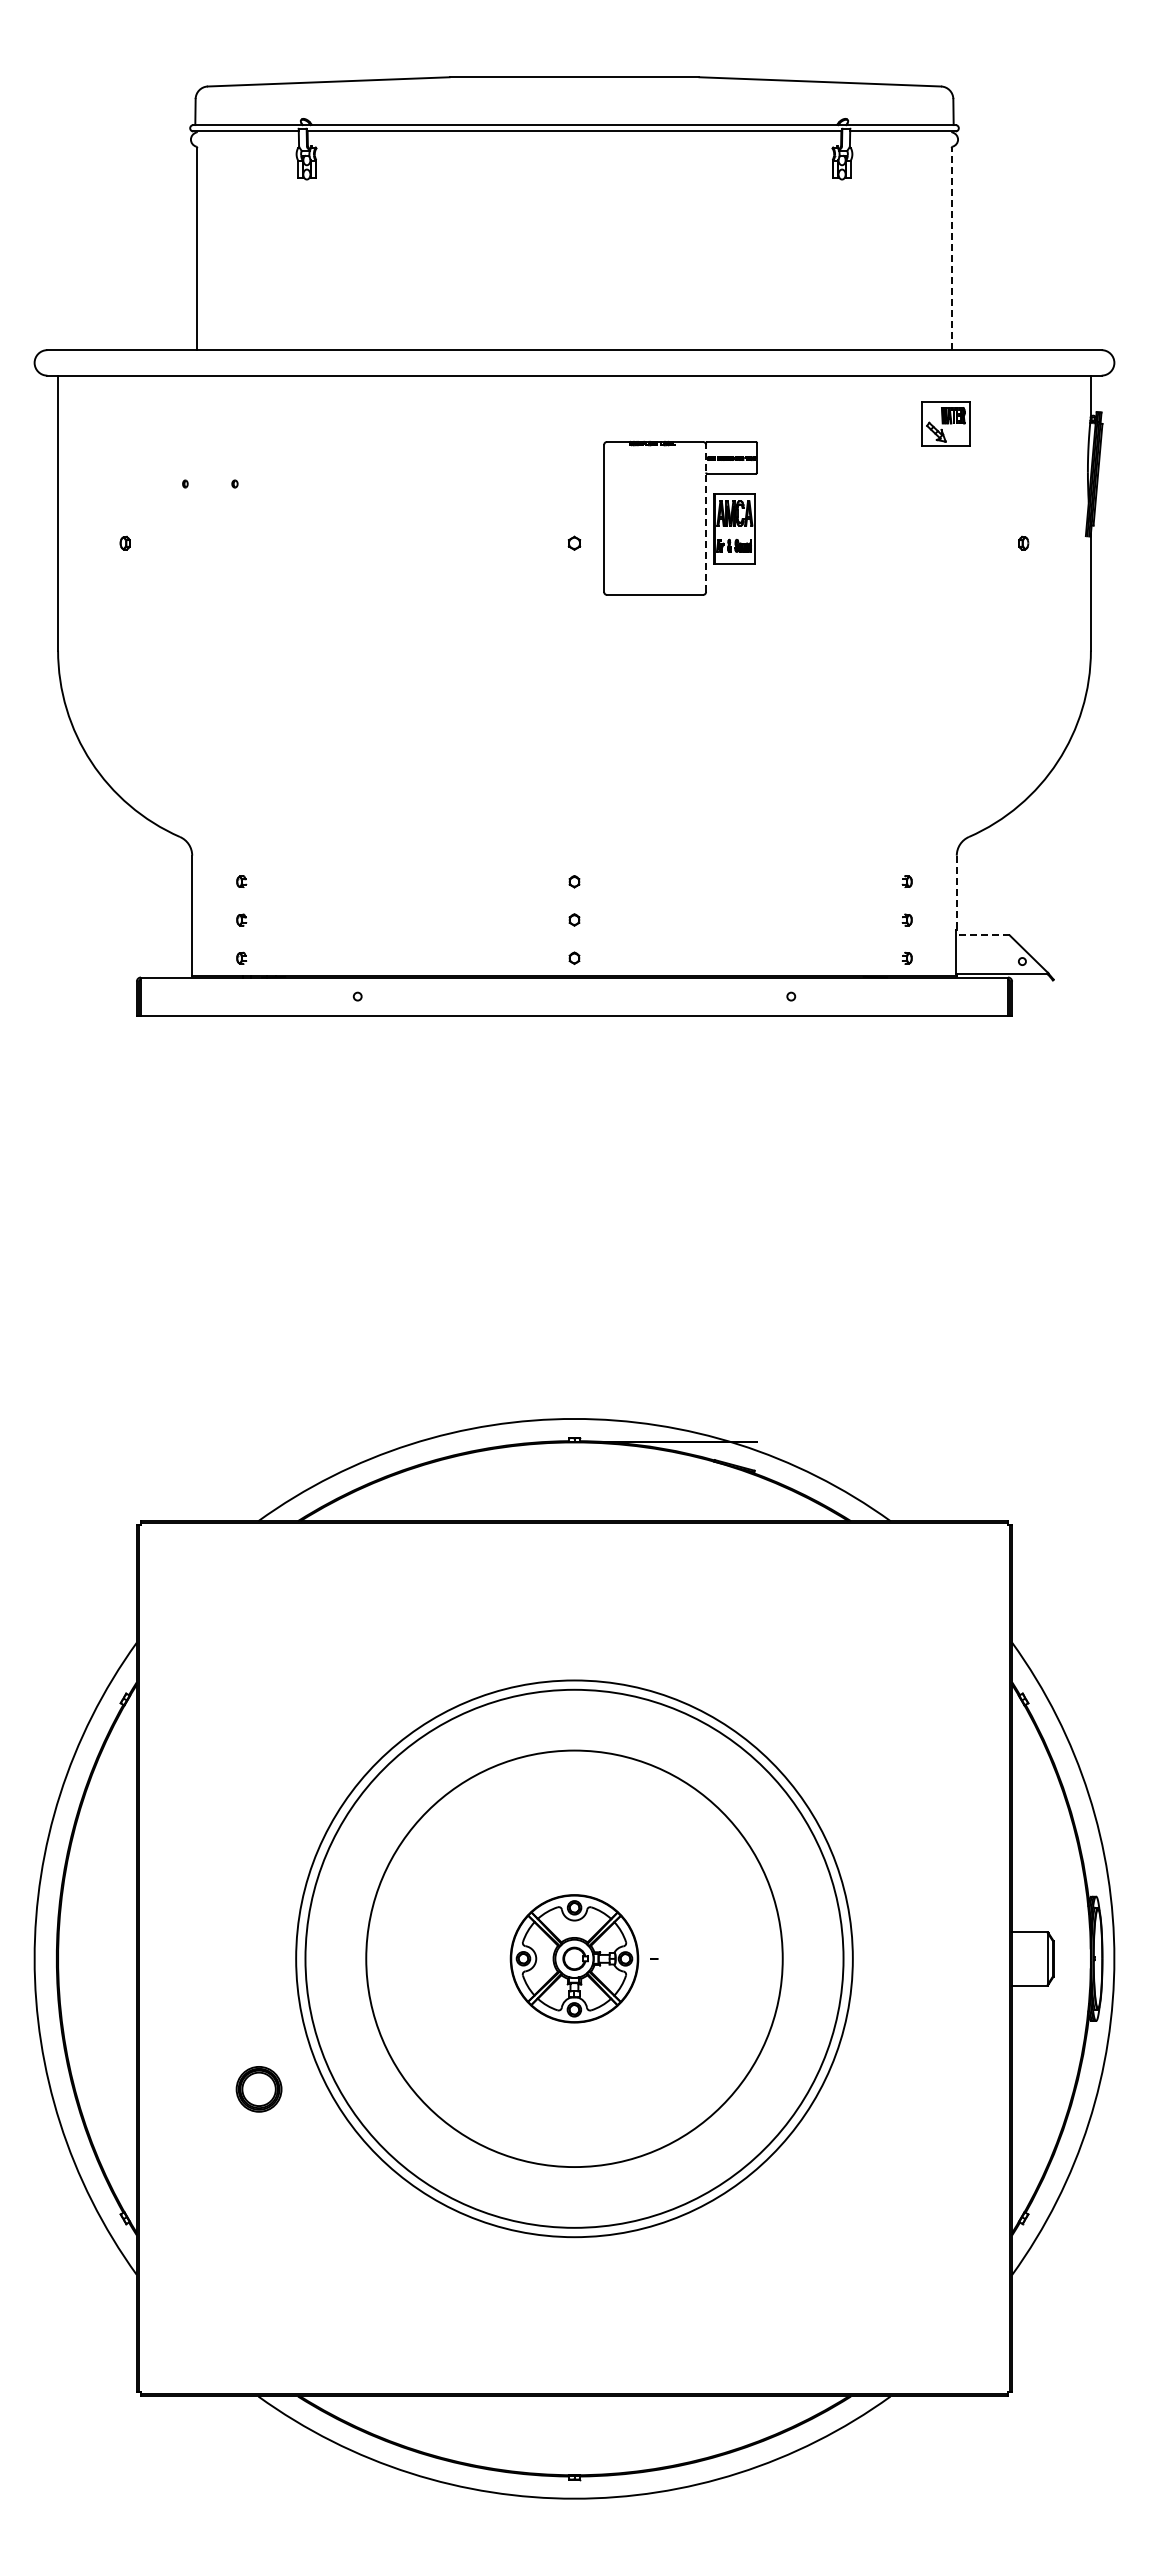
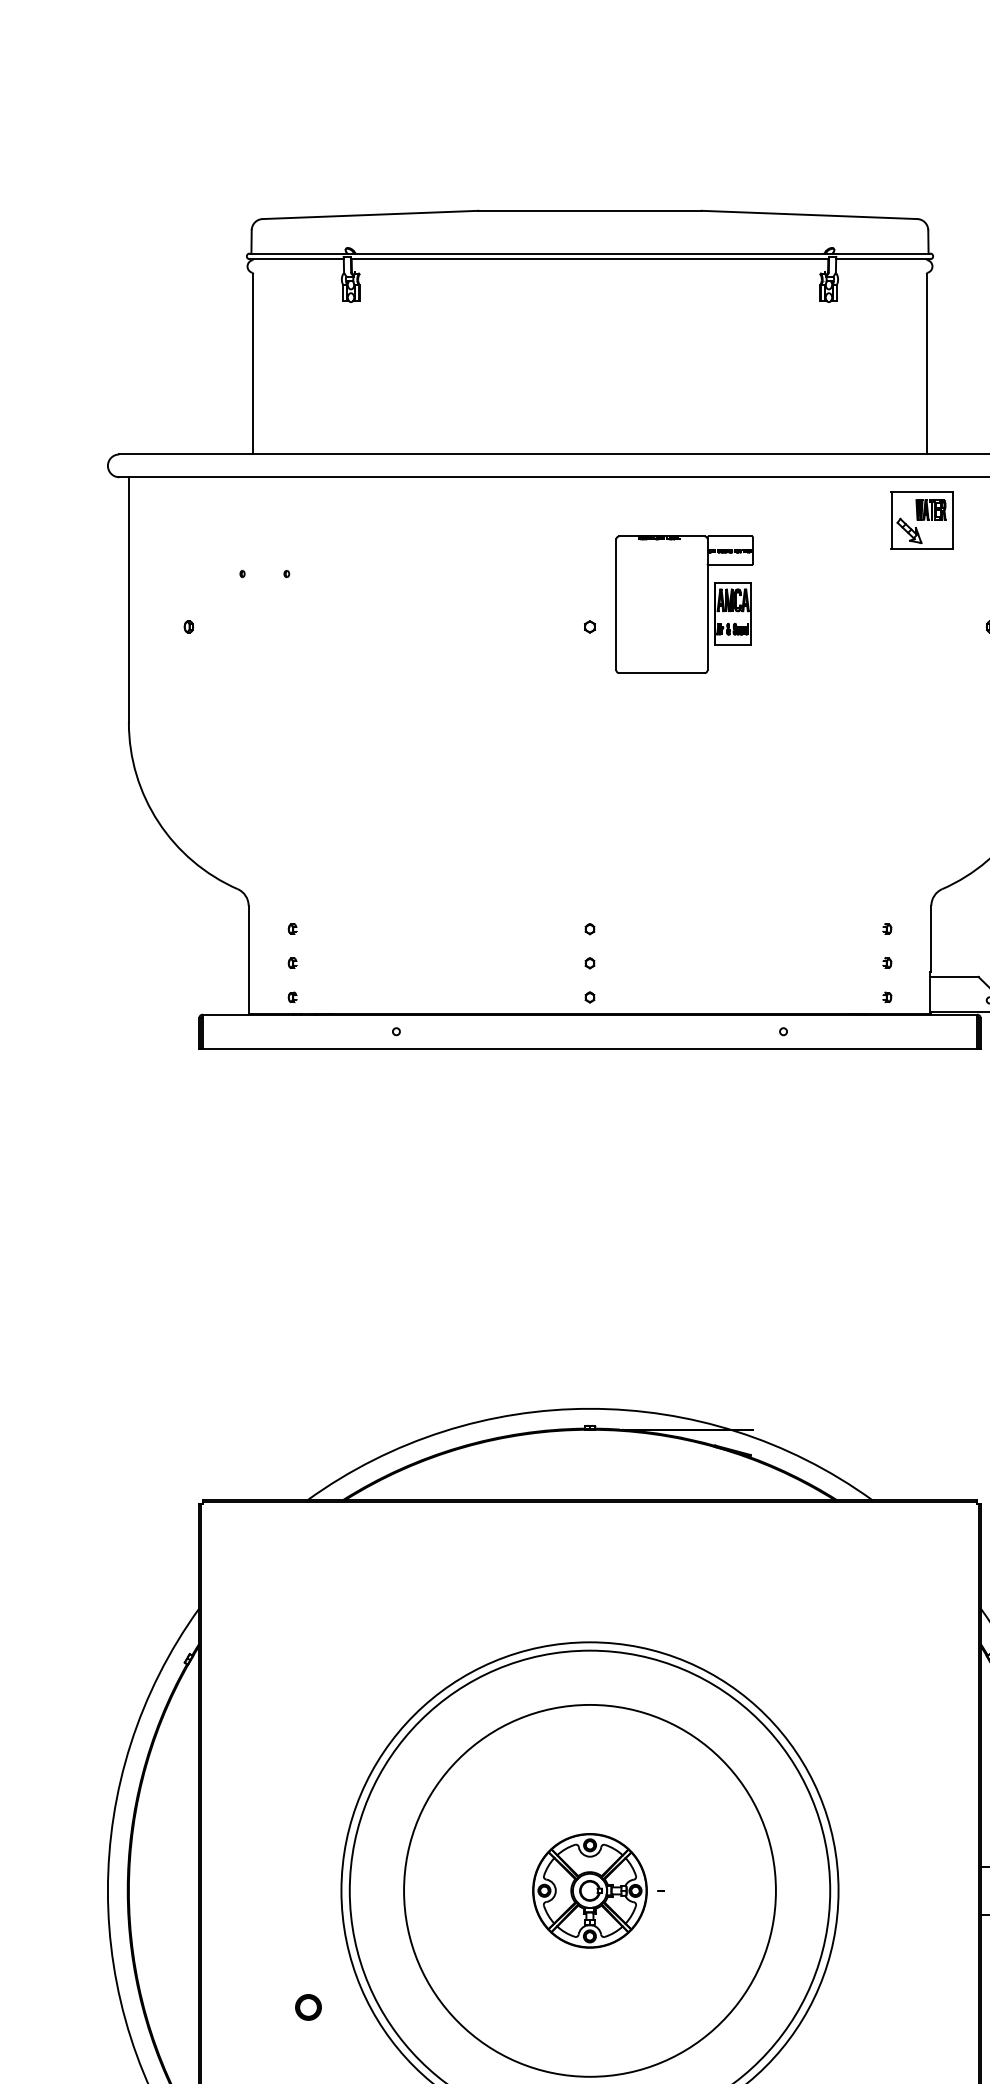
line: (951, 249) -> (926, 364), dashed -> solid
part: (945, 423) -> (921, 519), size x1.43
line: (706, 517) -> (707, 603), dashed -> solid
line: (956, 893) -> (931, 939), dashed -> solid
line: (982, 935) -> (954, 977), dashed -> solid
part: (259, 2089) -> (308, 2007), size x0.62

